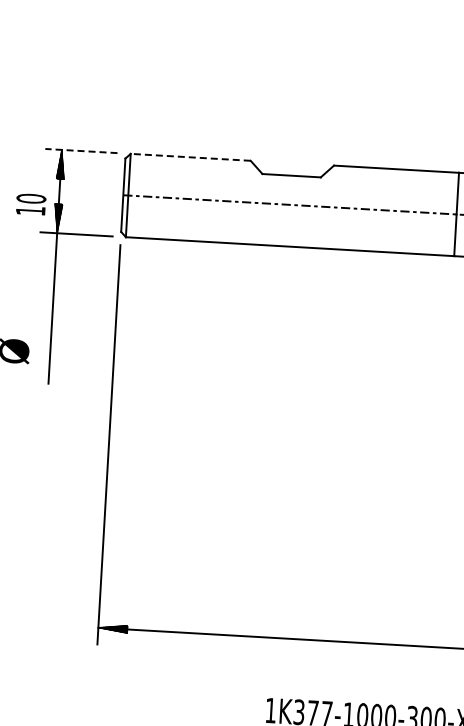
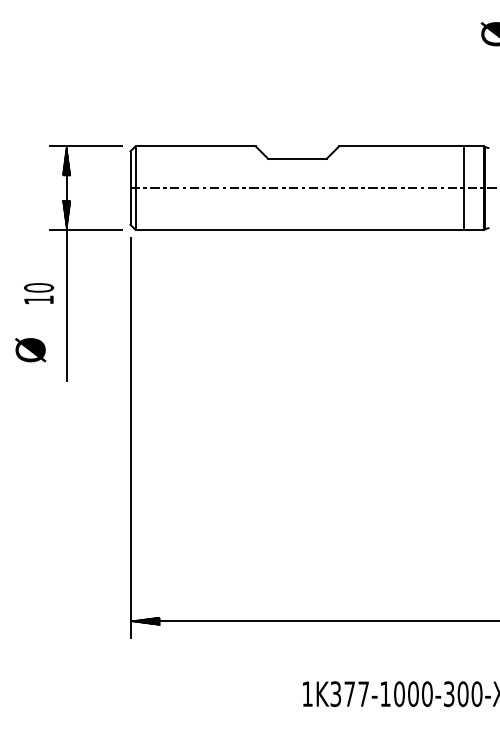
line: (80, 151) -> (85, 146), dashed -> solid
line: (190, 157) -> (195, 146), dashed -> solid
text: (30, 204) -> (38, 293), moved

